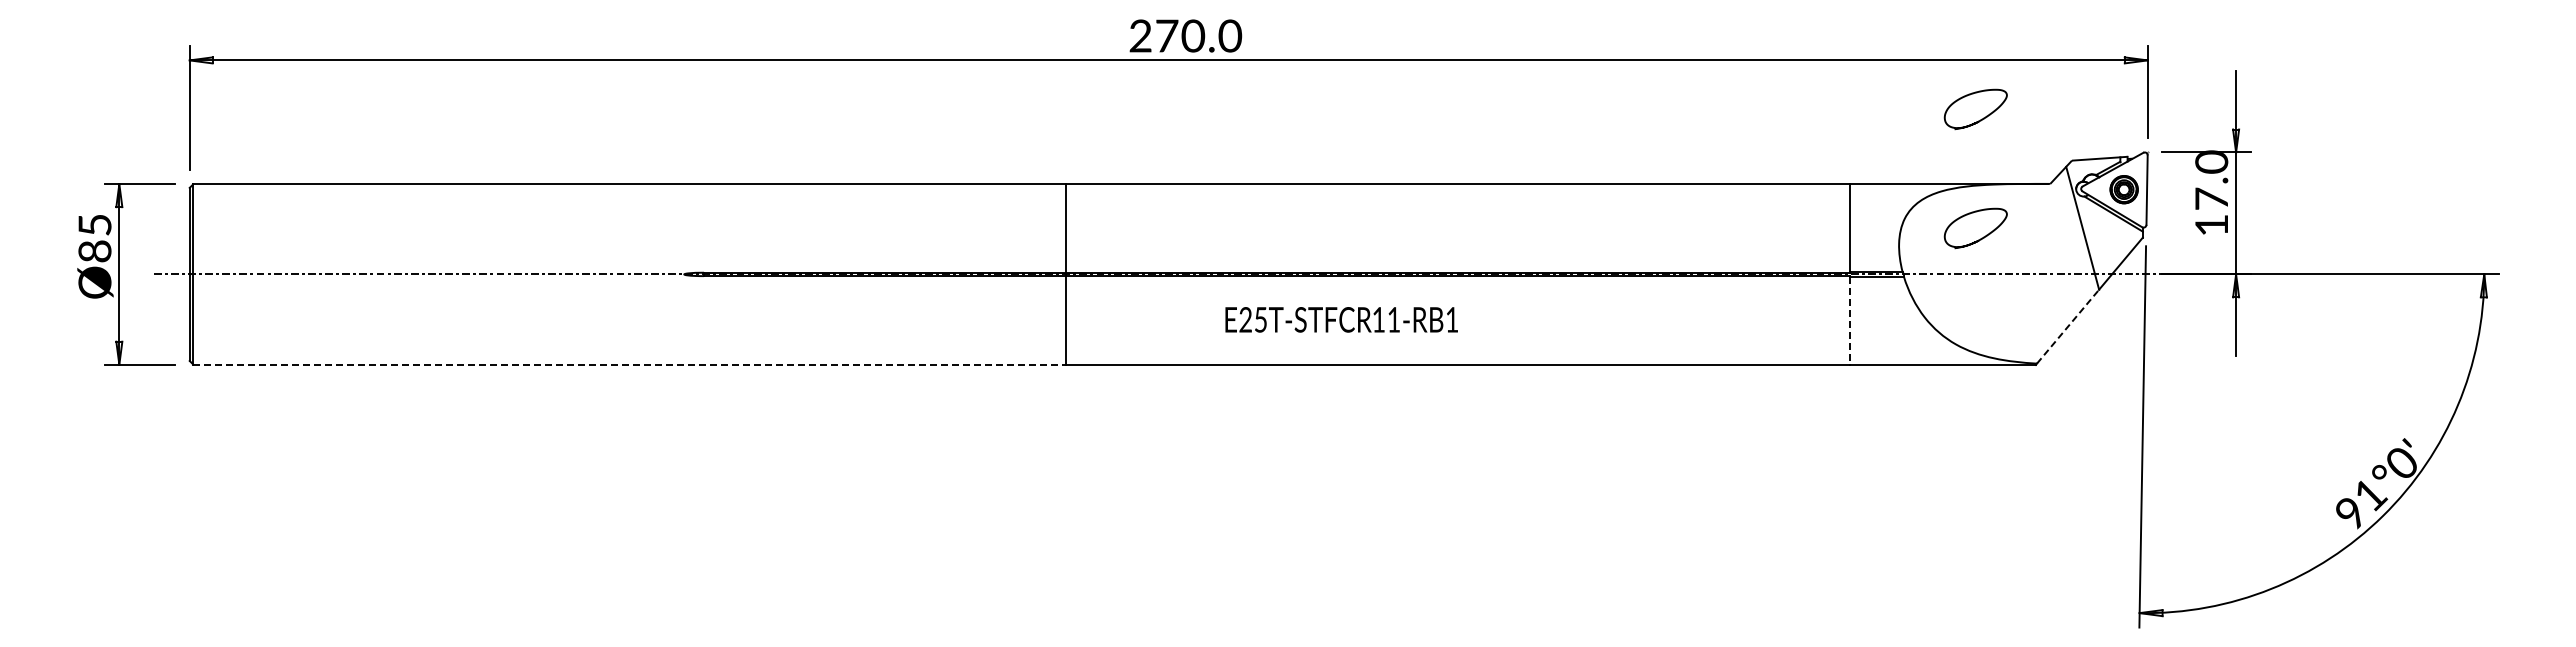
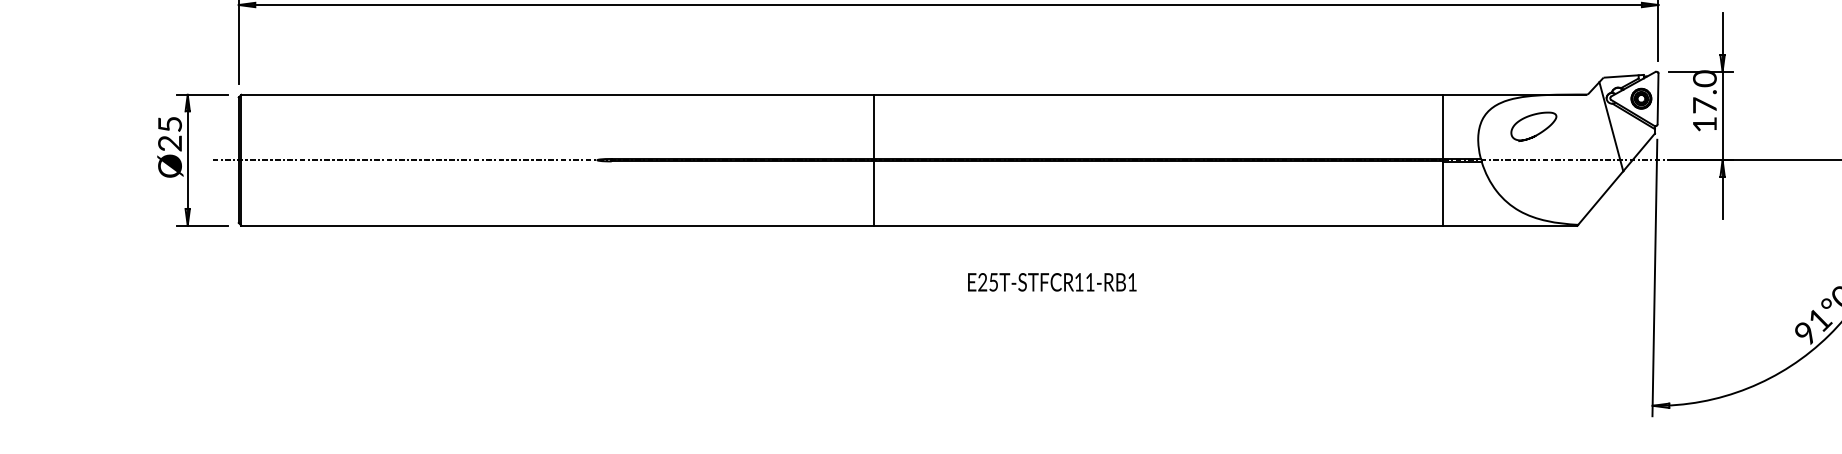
curve: (1980, 119) -> (1537, 47), removed
text: (95, 251) -> (170, 143), Ø85 -> Ø25
text: (1341, 319) -> (1052, 282), moved
line: (1849, 321) -> (1442, 194), dashed -> solid
line: (2068, 326) -> (1601, 197), dashed -> solid
line: (630, 364) -> (558, 225), dashed -> solid

